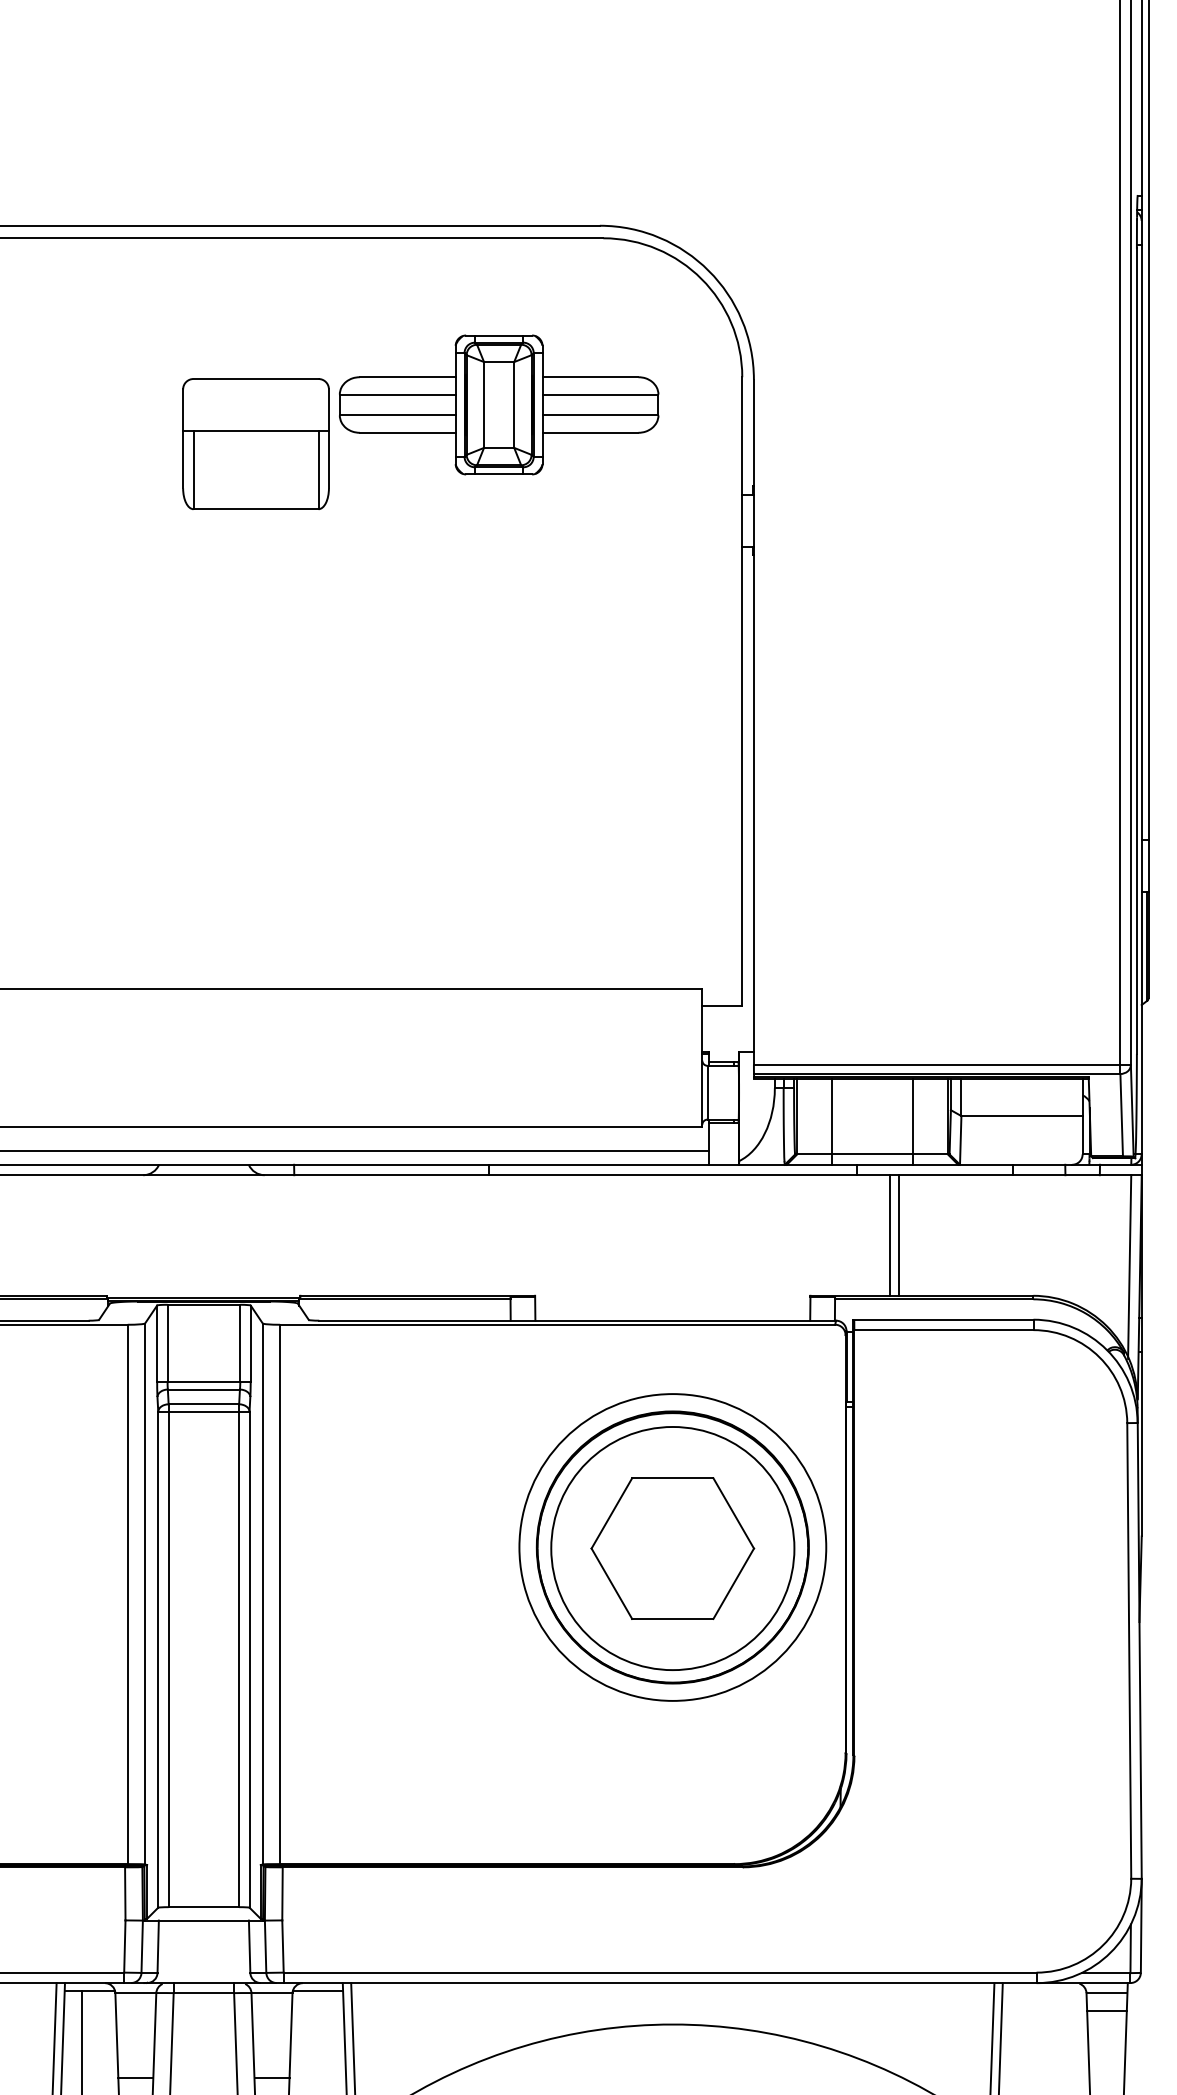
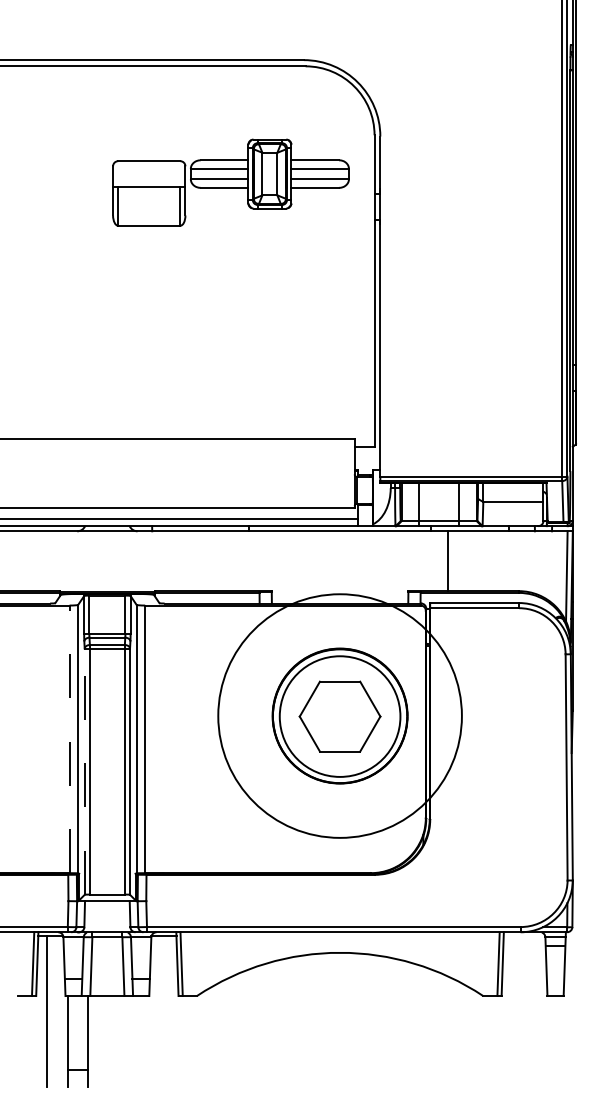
part: (419, 421) -> (230, 182), moved
line: (899, 1236) -> (452, 561), removed
circle: (671, 1546) -> (339, 715), size x1.6
line: (127, 1594) -> (69, 739), solid -> dashed
line: (157, 1659) -> (84, 771), solid -> dashed

